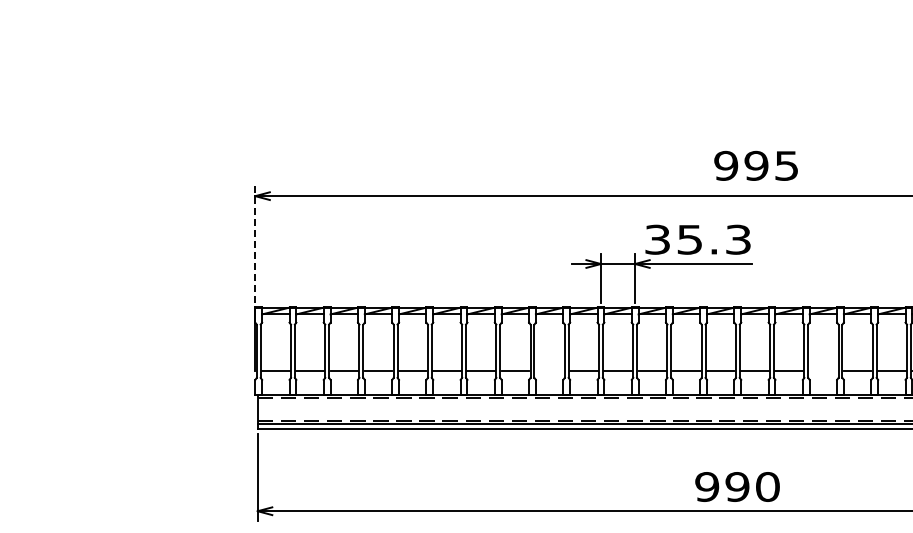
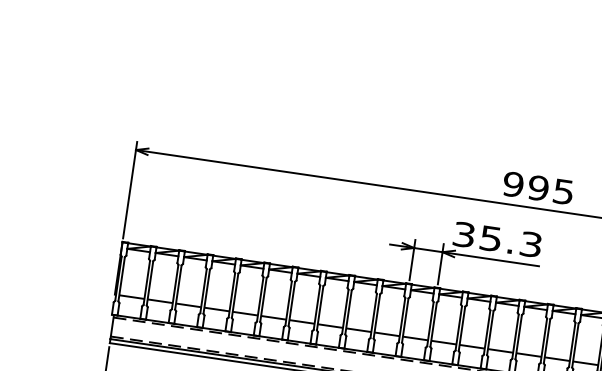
text: (755, 165) -> (537, 187), moved
line: (255, 244) -> (130, 190), dashed -> solid
line: (549, 370) -> (358, 330), added
line: (823, 370) -> (585, 363), added

